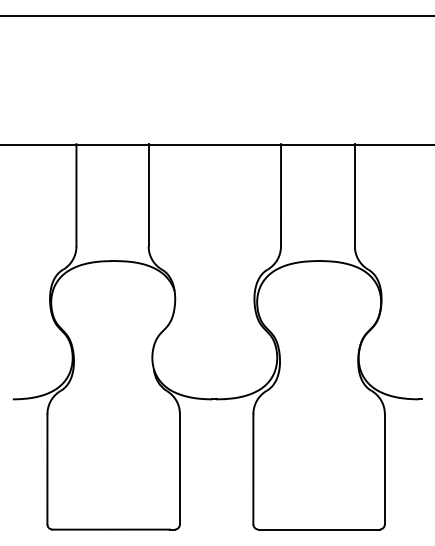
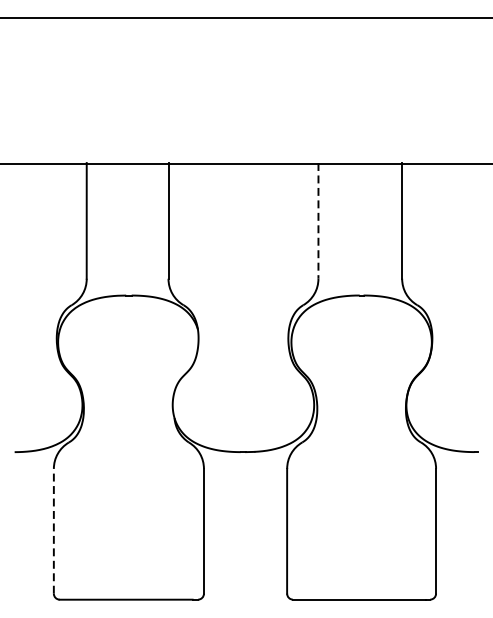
line: (281, 195) -> (318, 221), solid -> dashed
line: (47, 468) -> (53, 530), solid -> dashed

